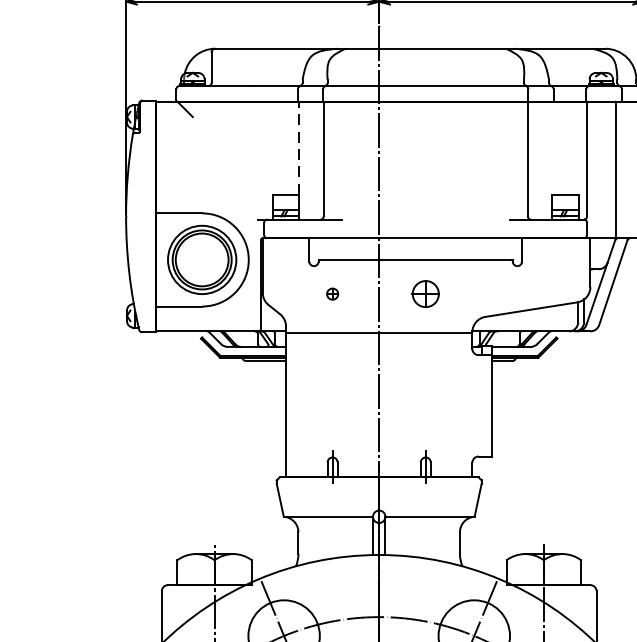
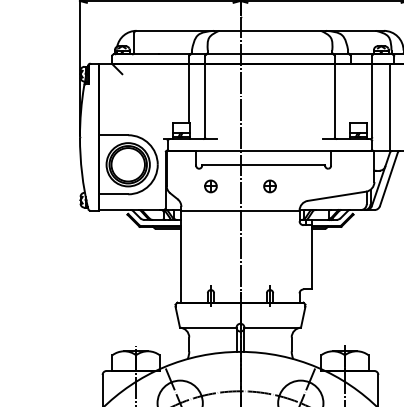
line: (298, 147) -> (189, 93), dashed -> solid
part: (331, 294) -> (210, 186), size x1.67
part: (424, 294) -> (269, 186), size x0.71

